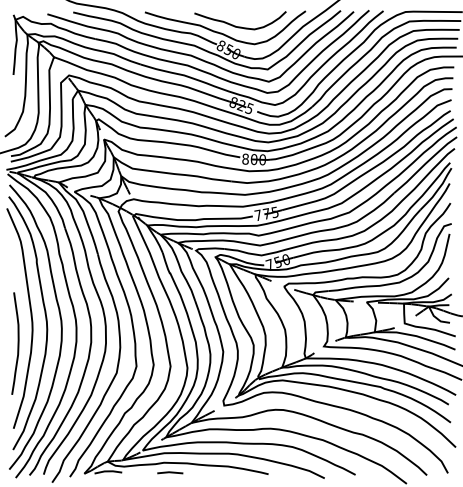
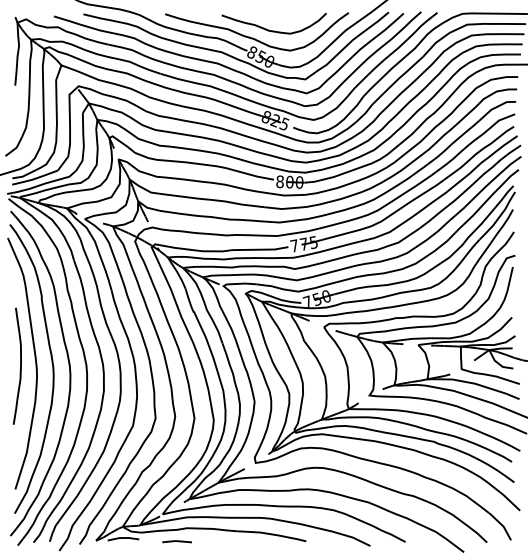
curve: (18, 342) -> (20, 365), moved
line: (169, 472) -> (176, 541), moved

